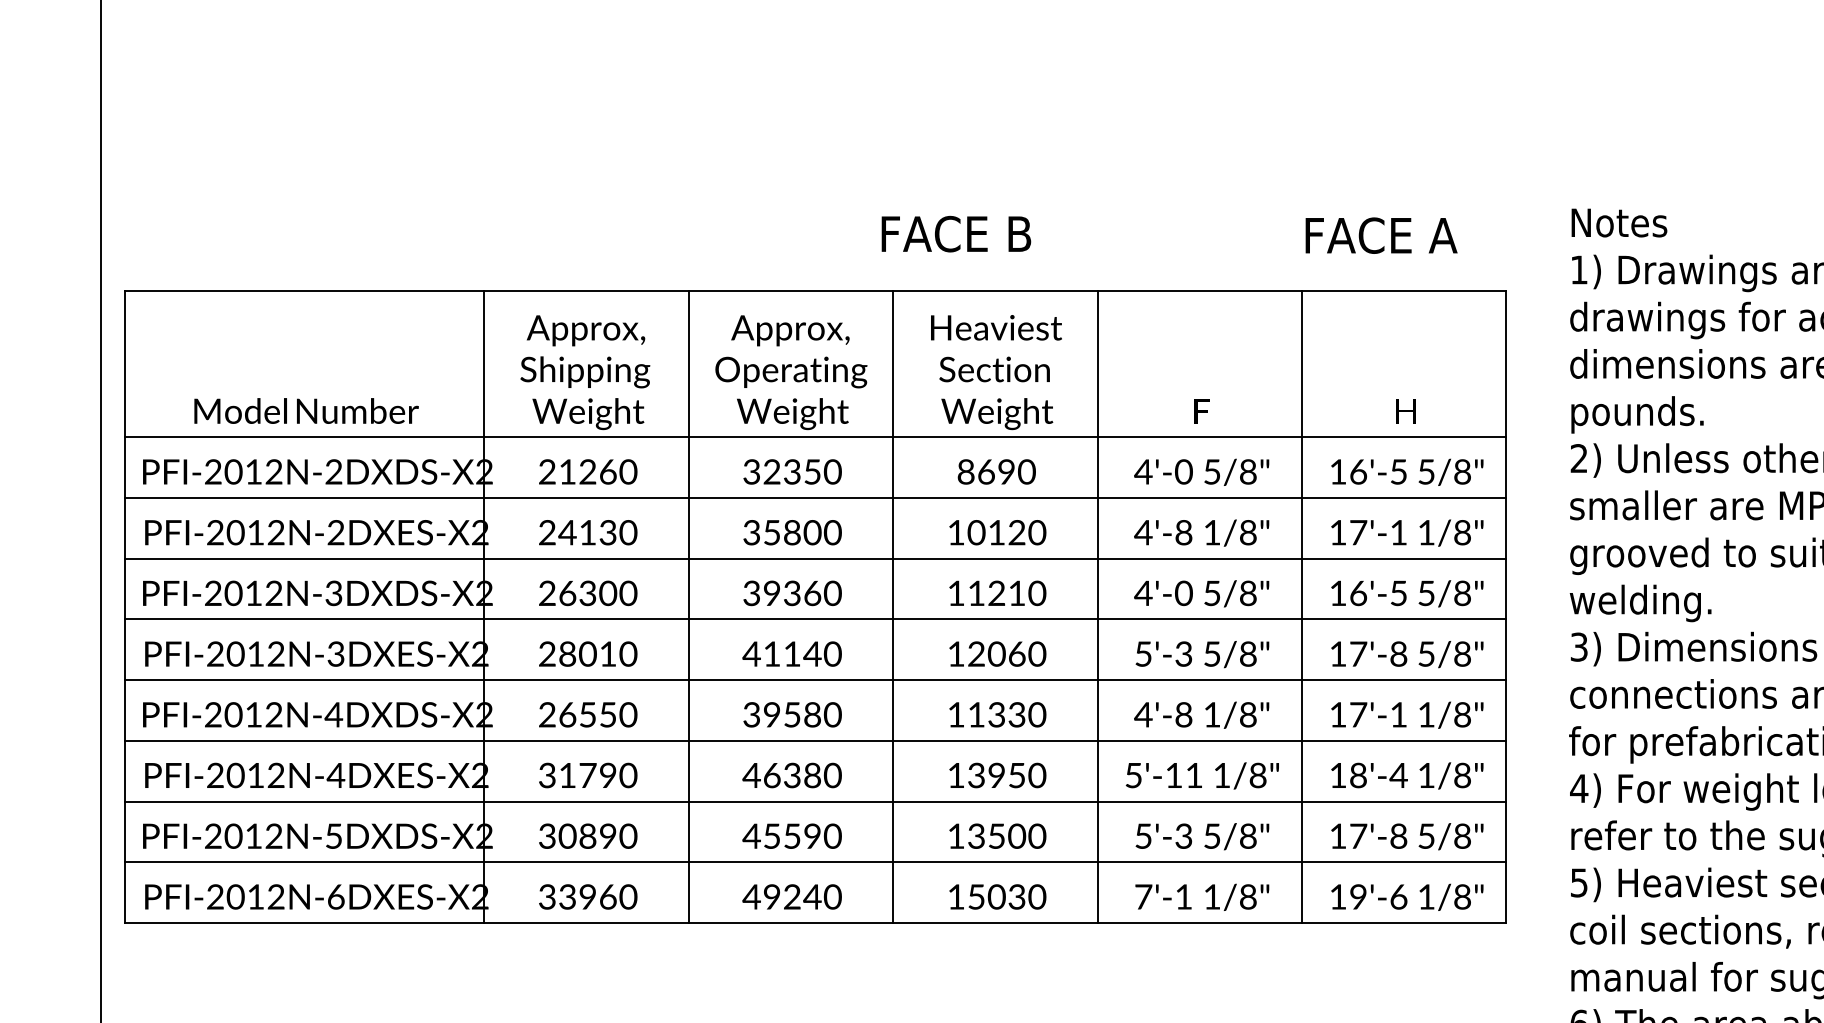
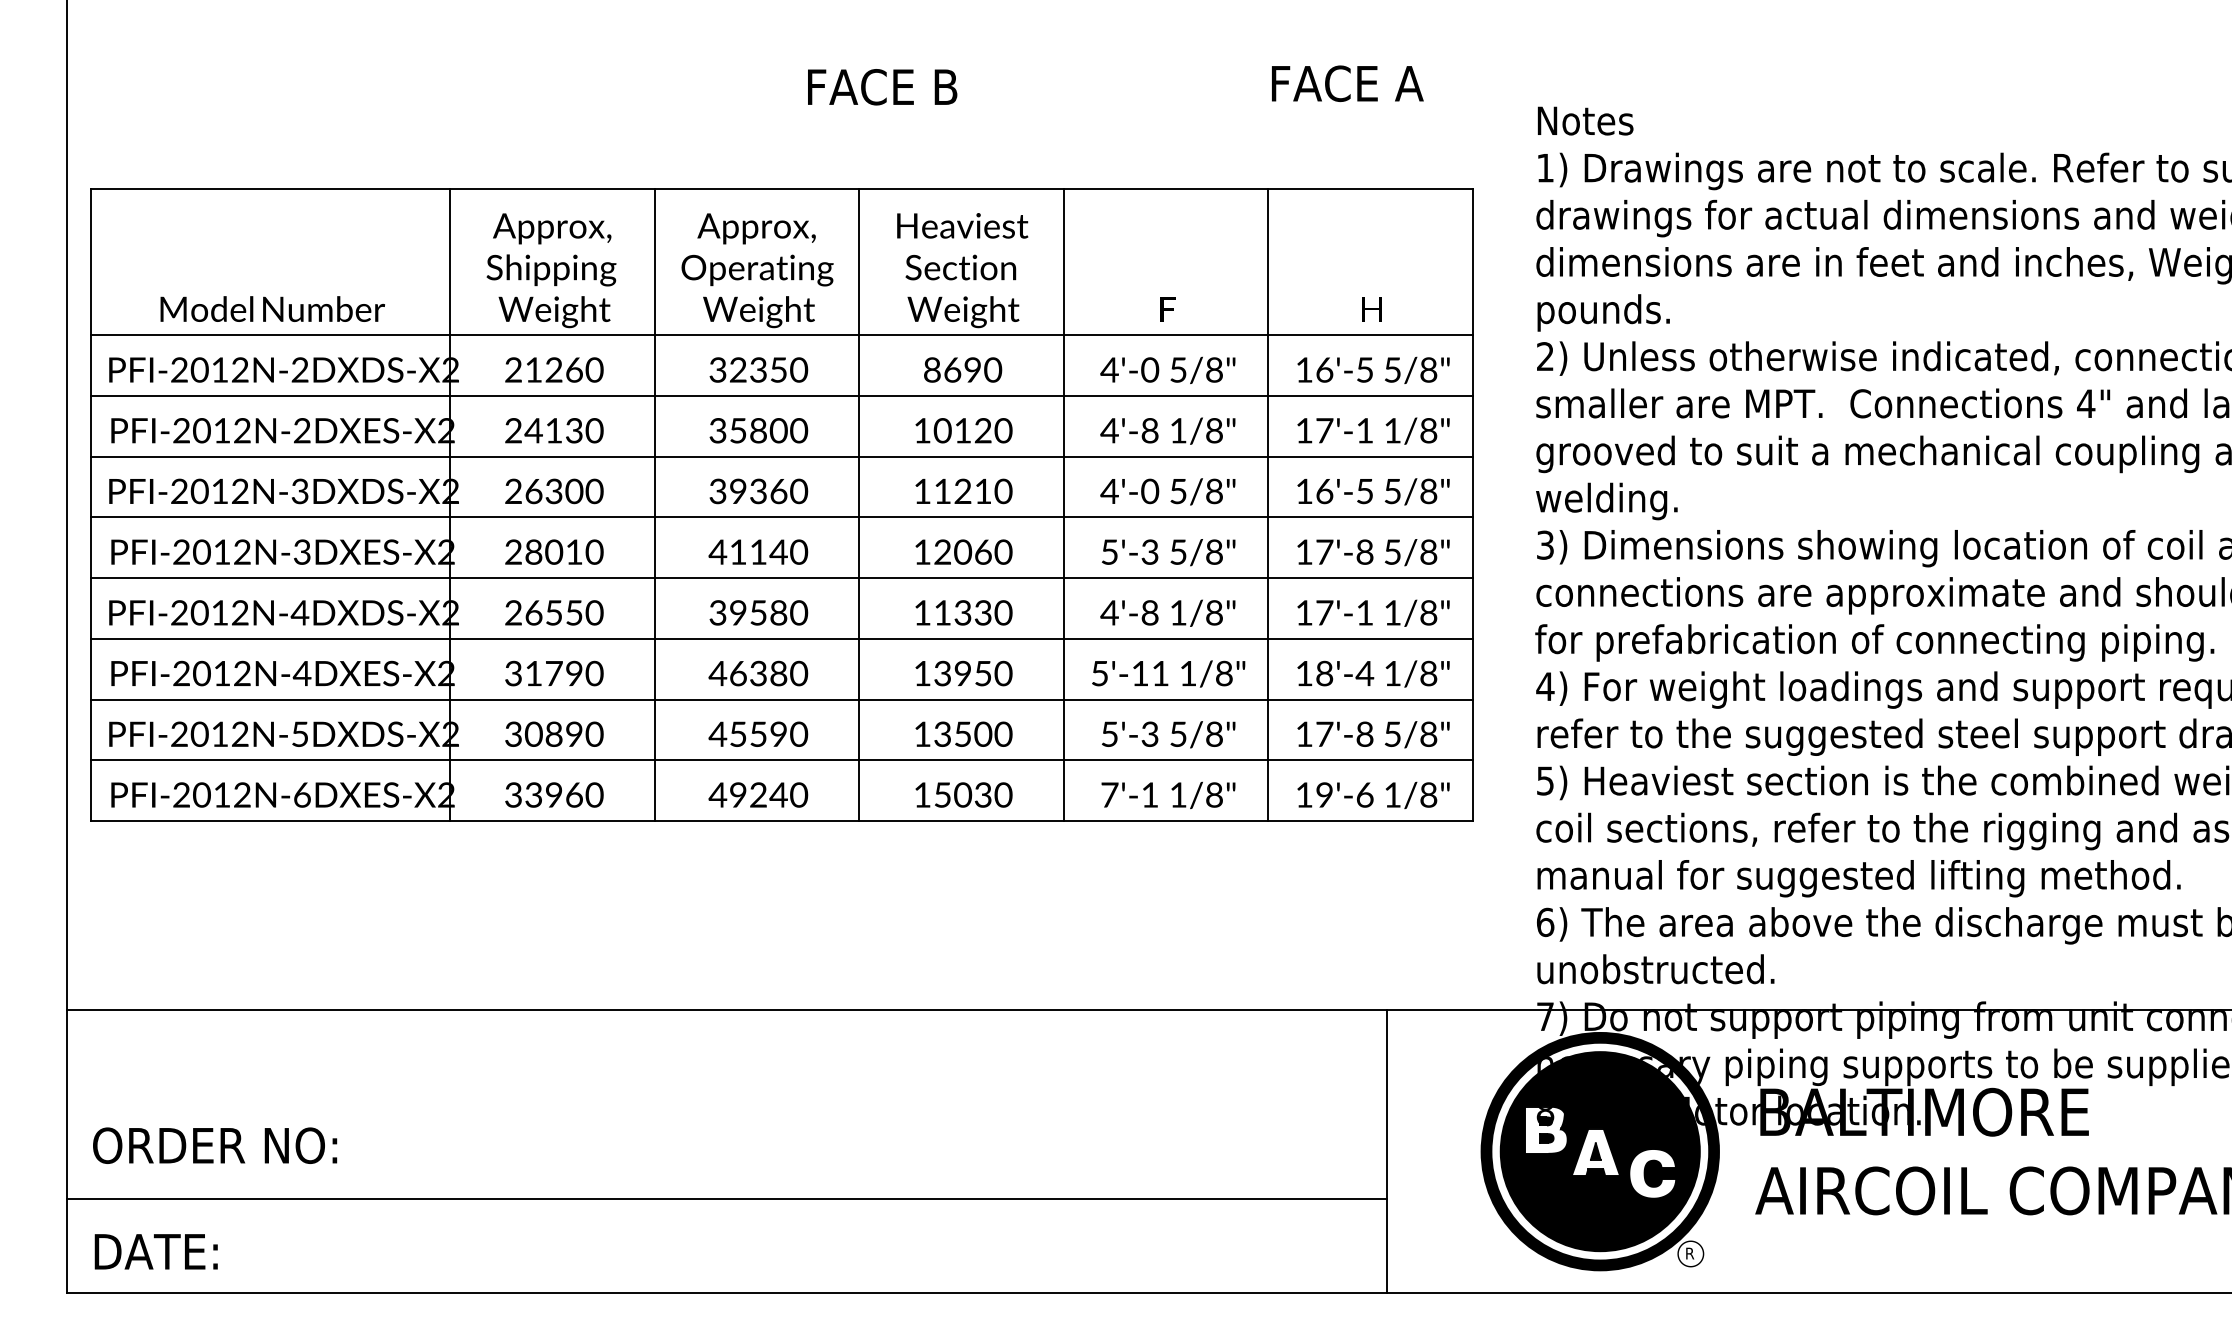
text: (956, 234) -> (882, 87), moved
text: (1381, 235) -> (1347, 83), moved

